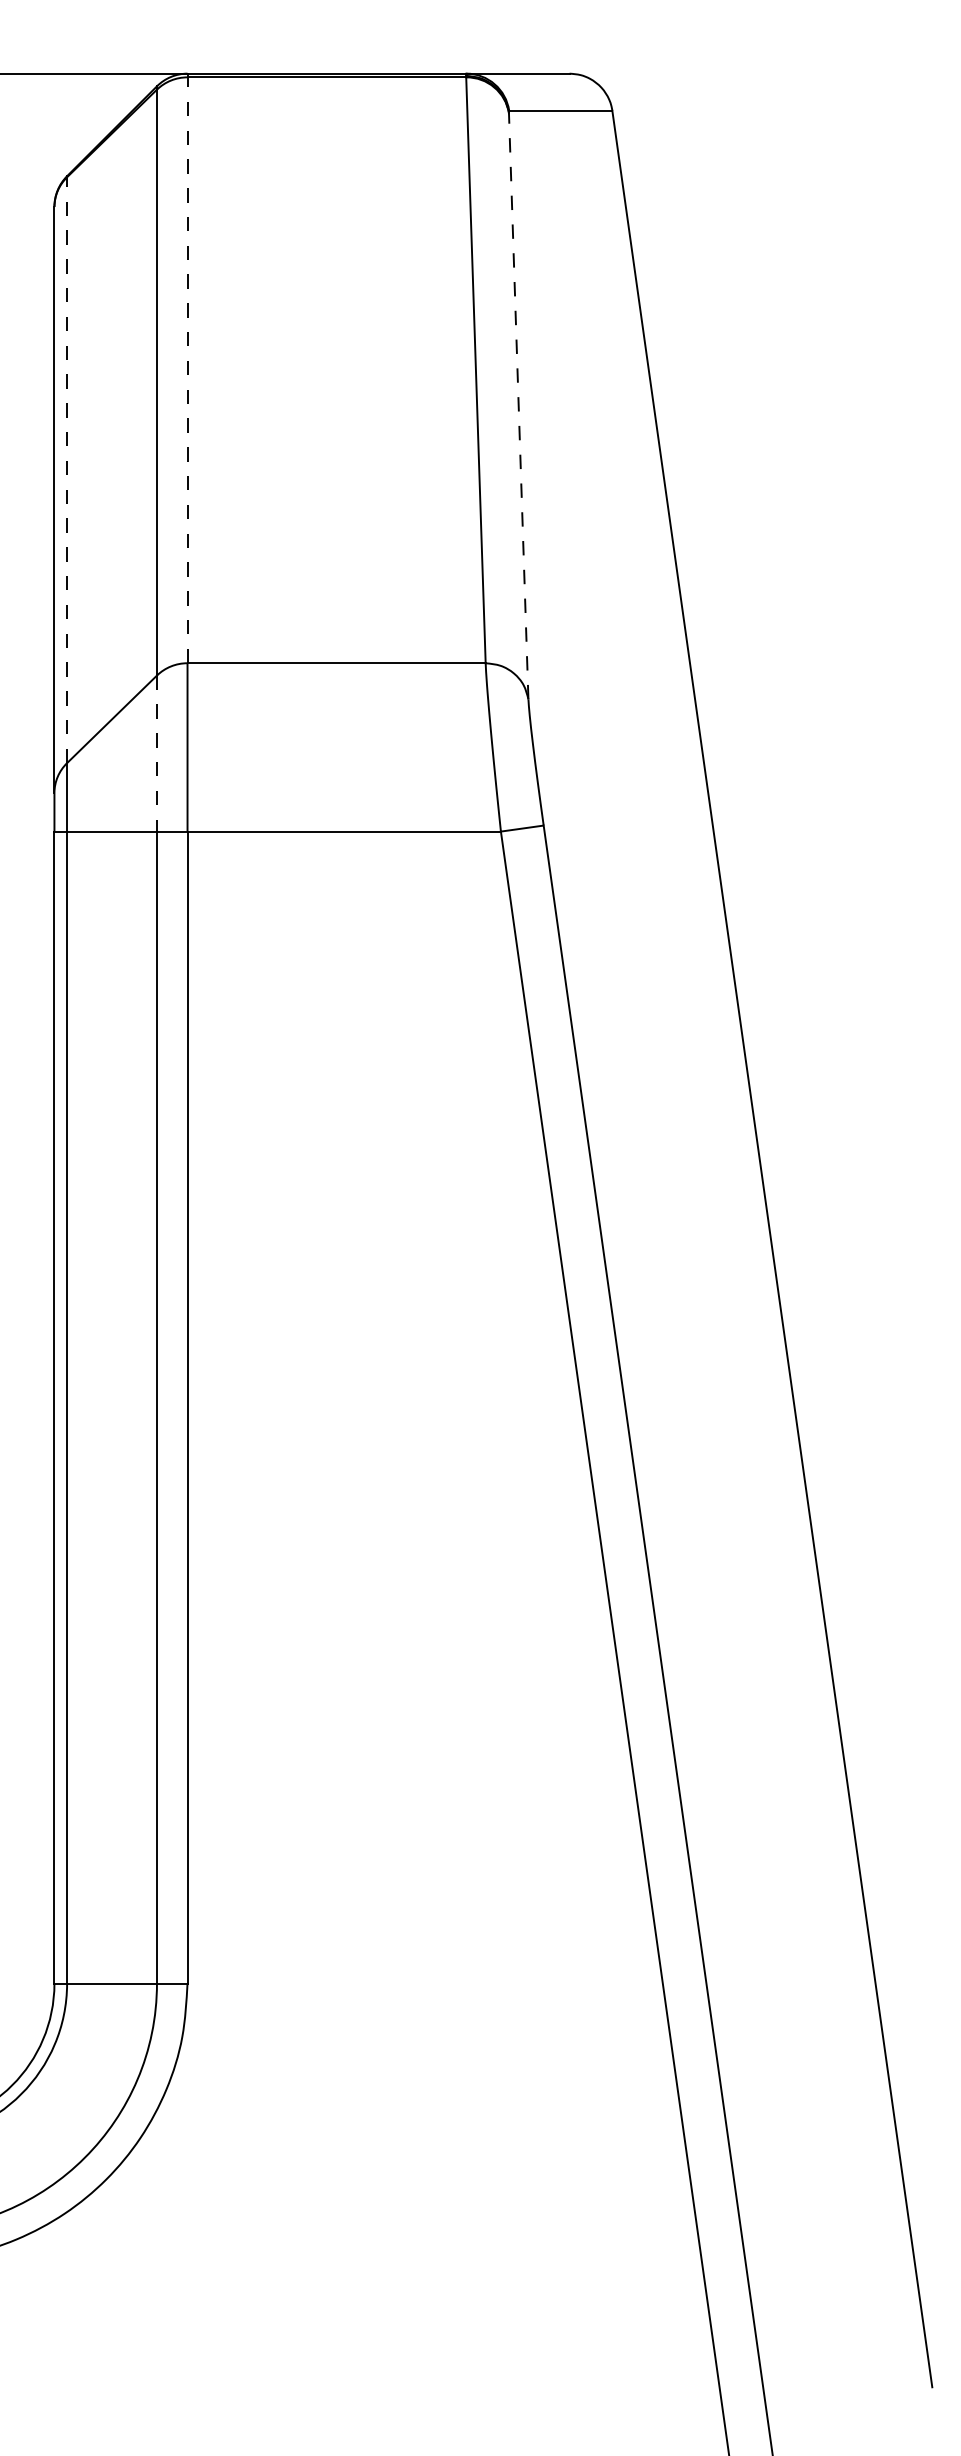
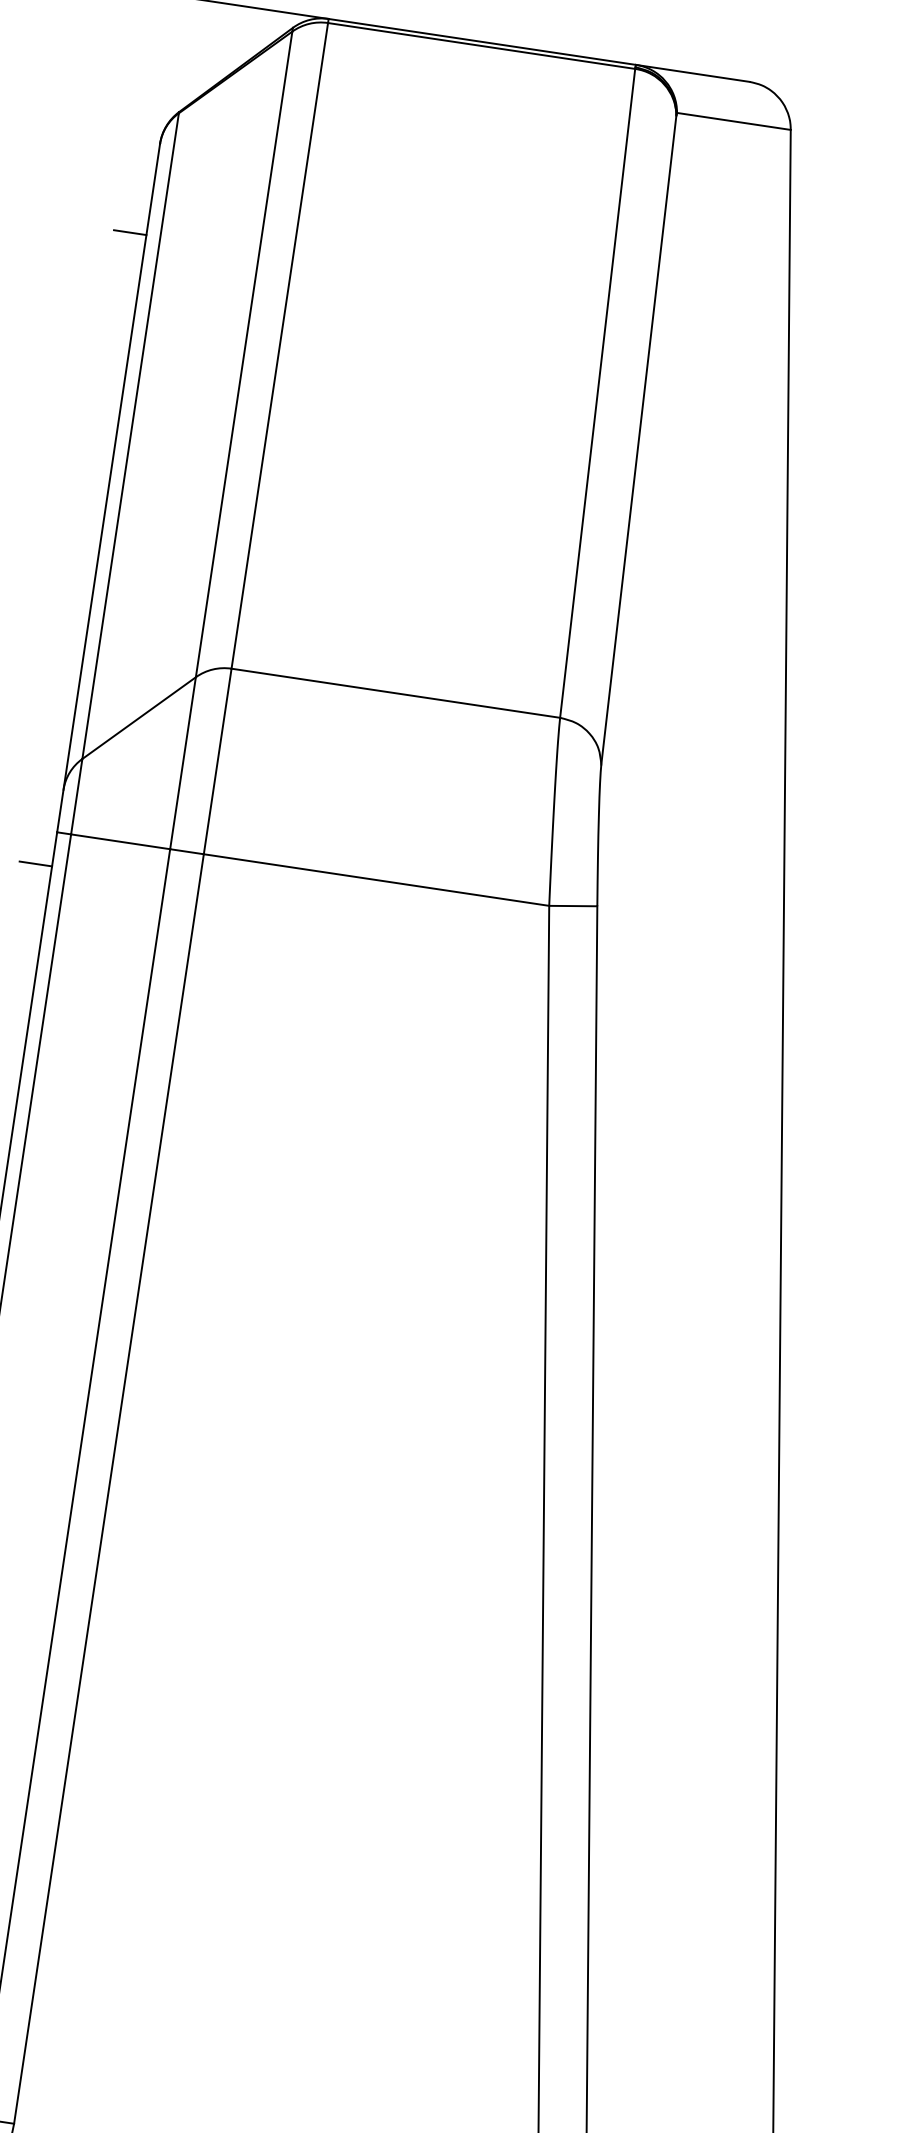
line: (39, 289) -> (129, 232), added
line: (187, 370) -> (279, 346), dashed -> solid
line: (518, 405) -> (638, 439), dashed -> solid
line: (67, 470) -> (131, 436), dashed -> solid
line: (156, 754) -> (182, 764), dashed -> solid
line: (39, 862) -> (35, 863), added

